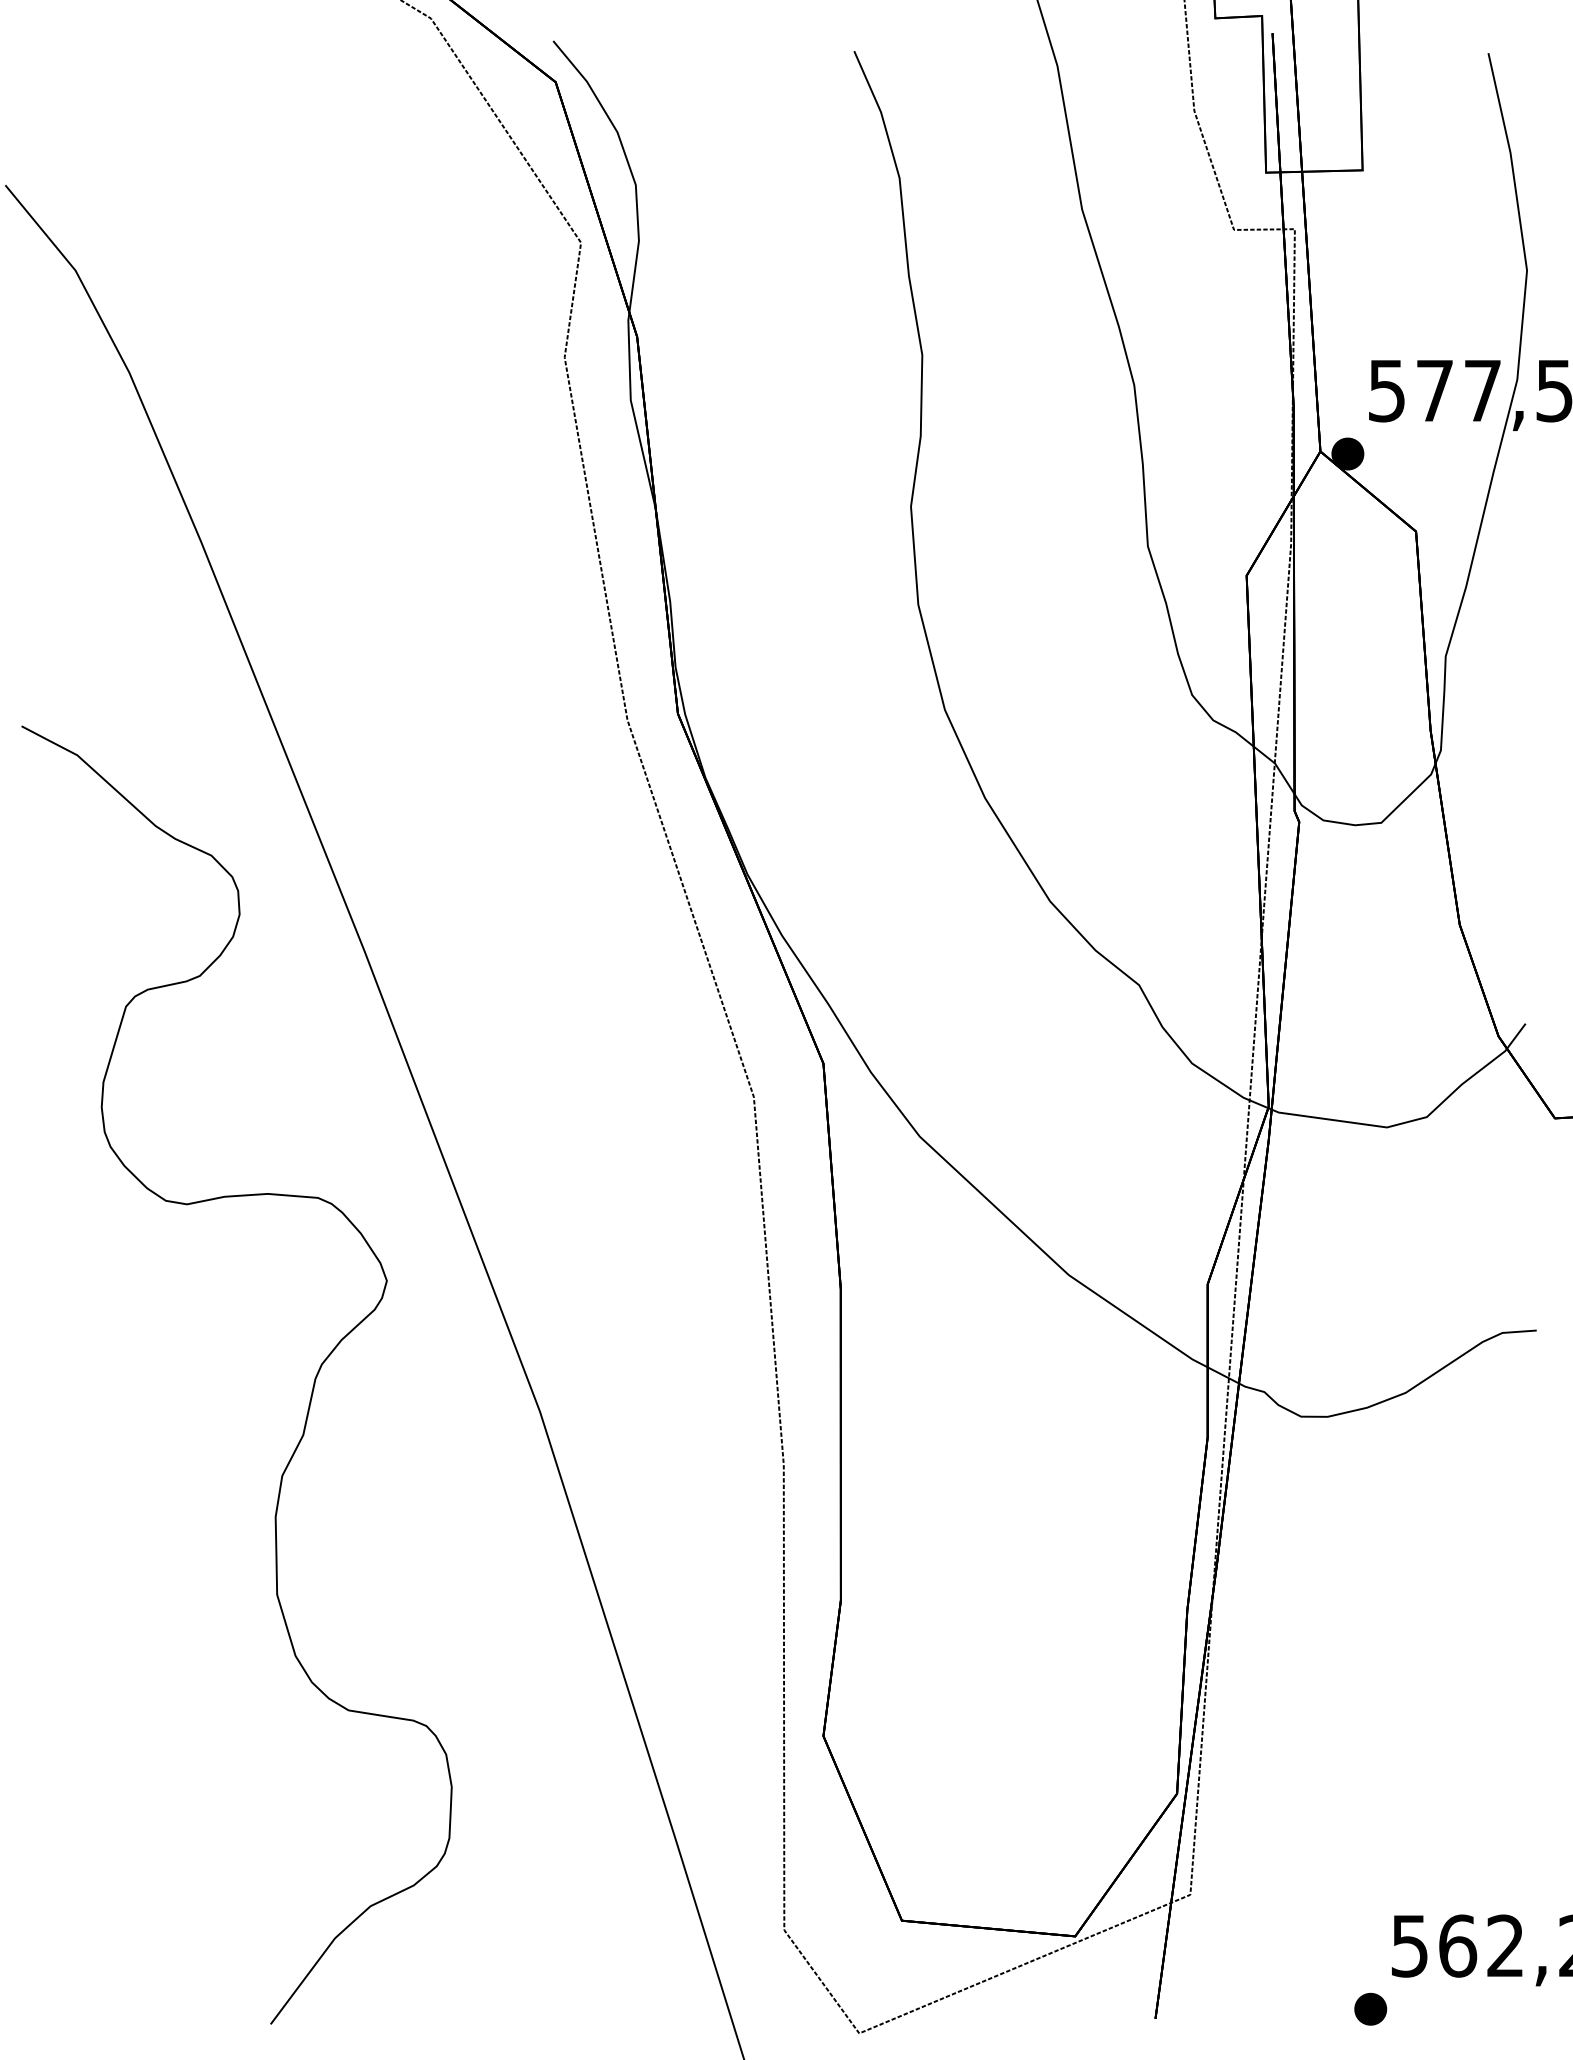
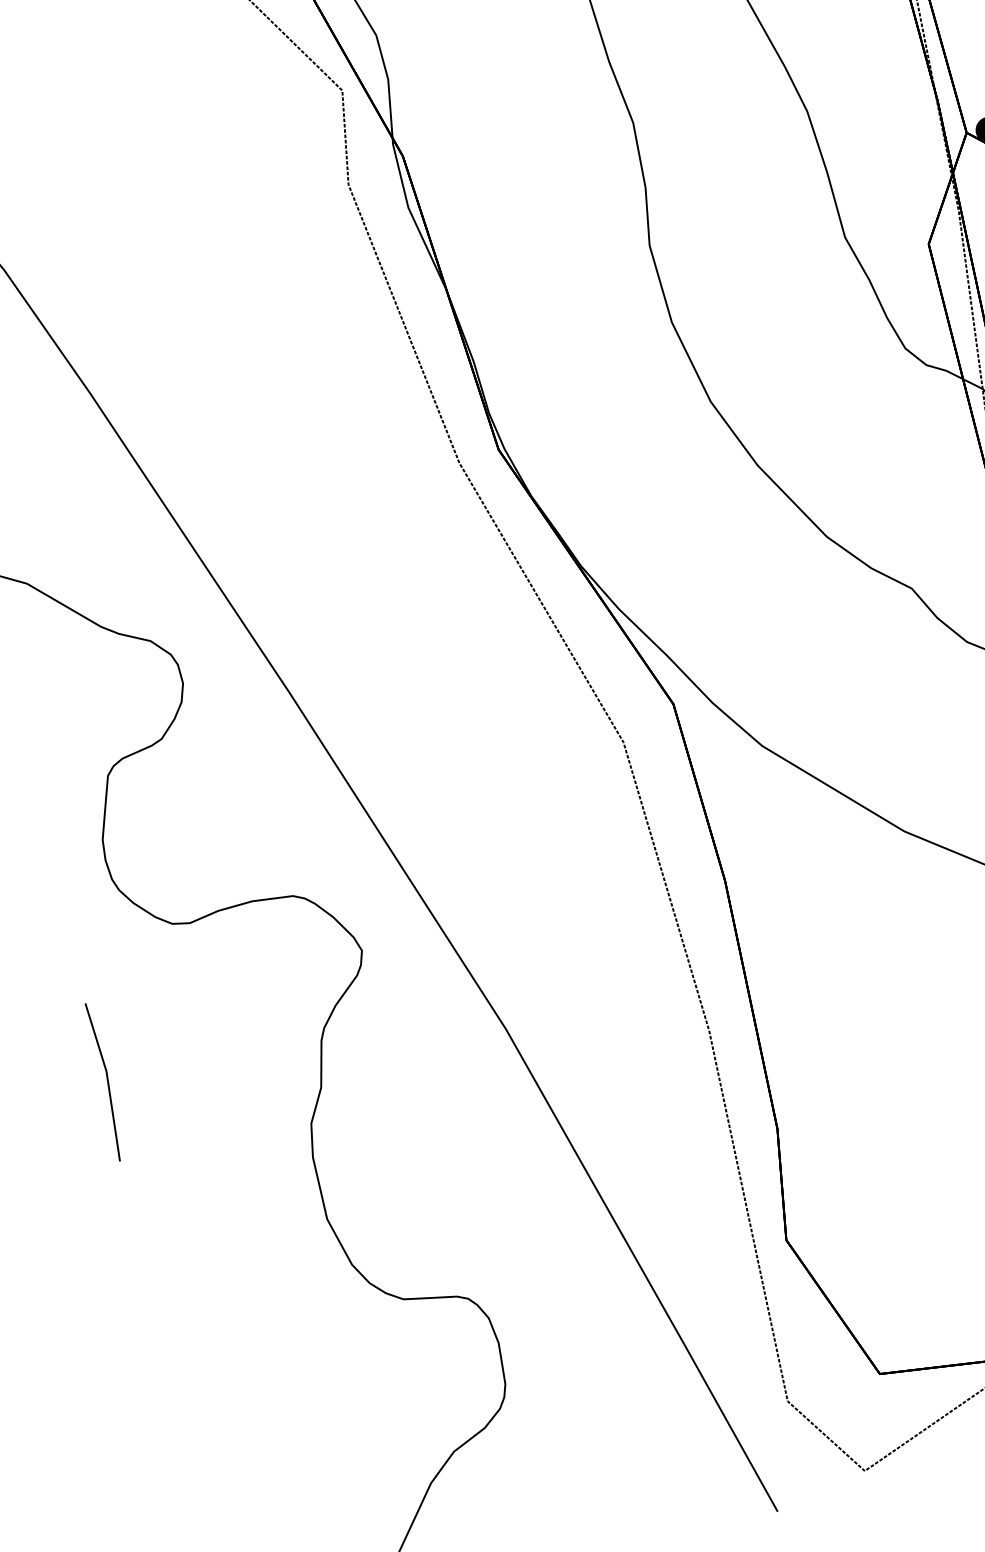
line: (47, 1373) -> (107, 1081), added

